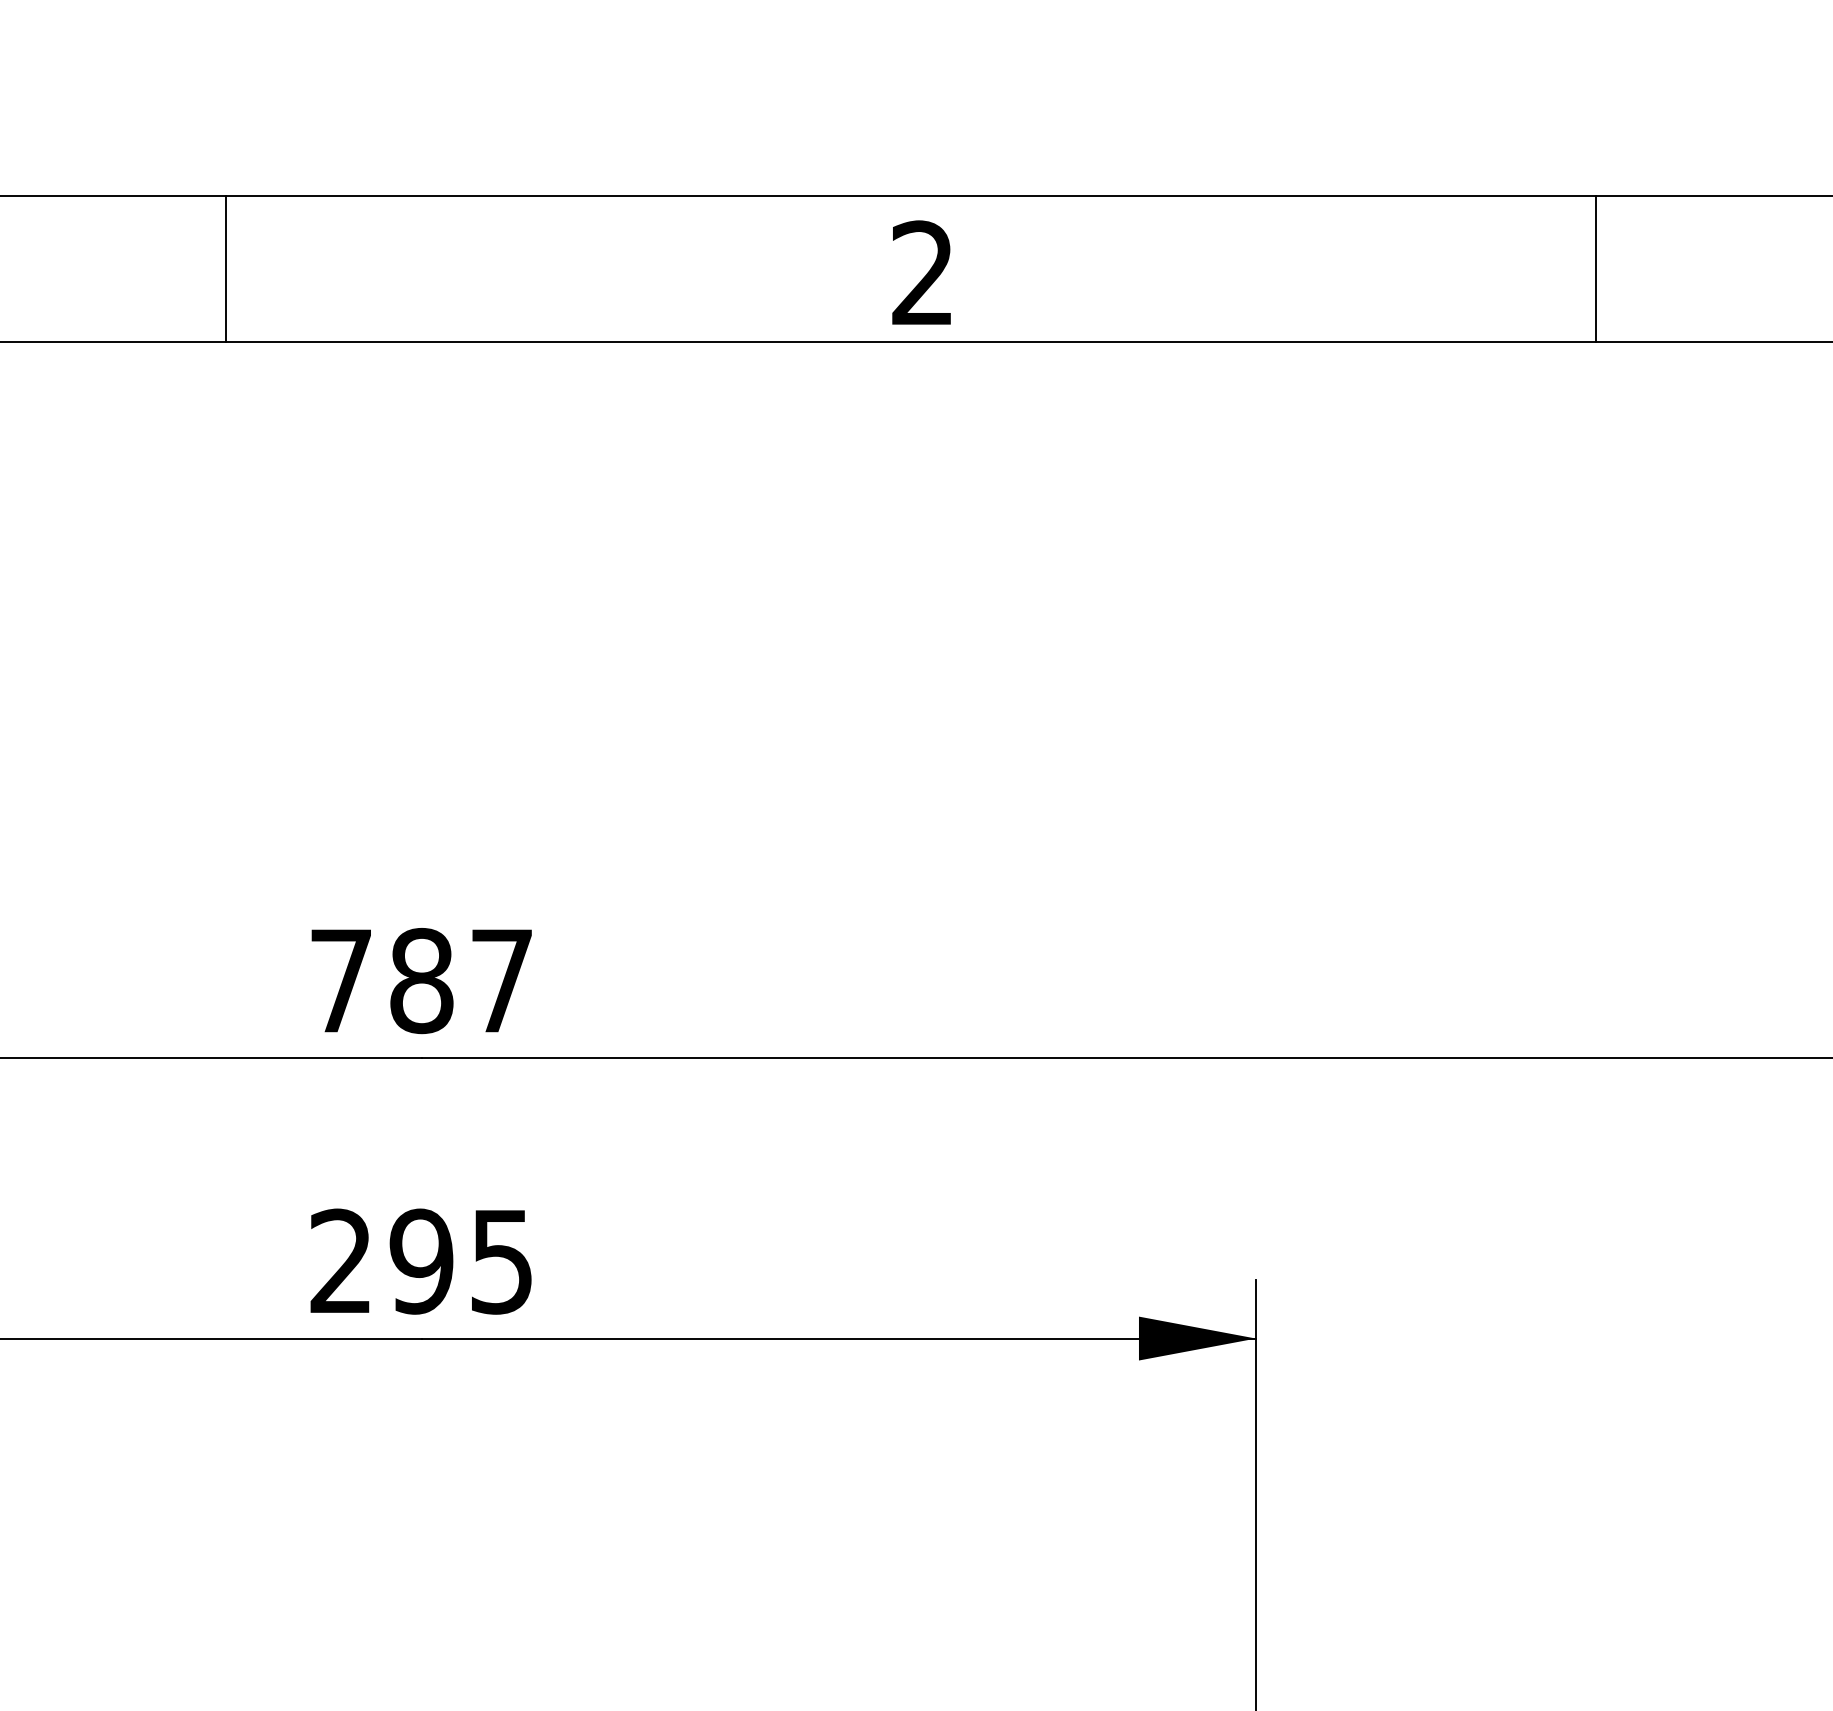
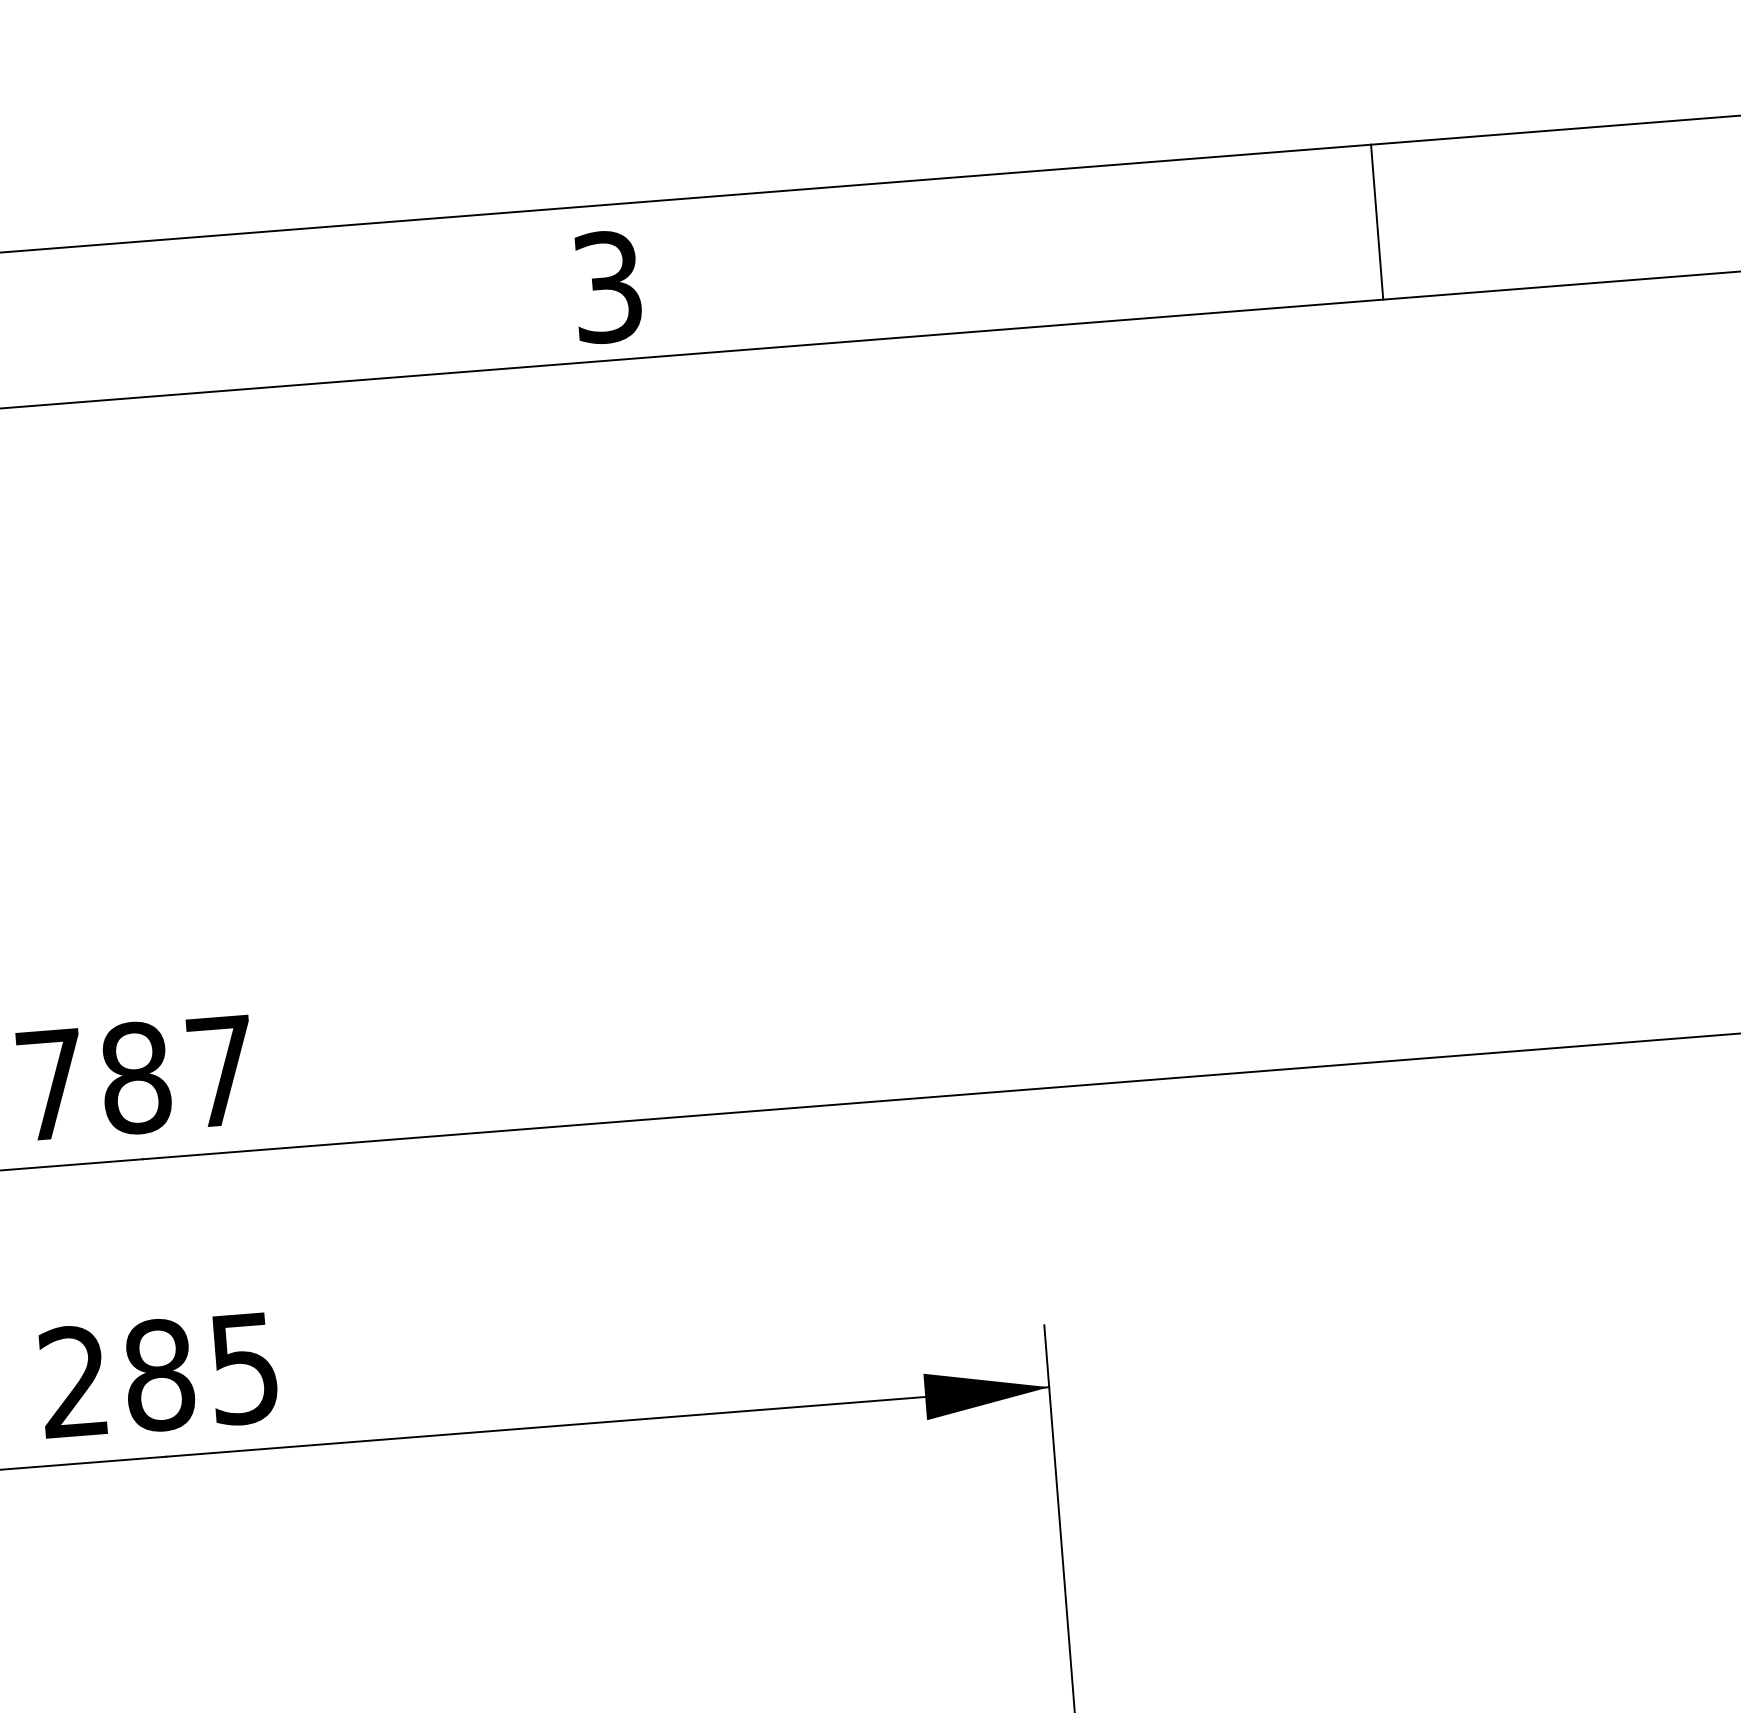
line: (1595, 269) -> (1376, 222), moved
text: (922, 273) -> (607, 287), 2 -> 3
text: (421, 1261) -> (159, 1375), 295 -> 285

